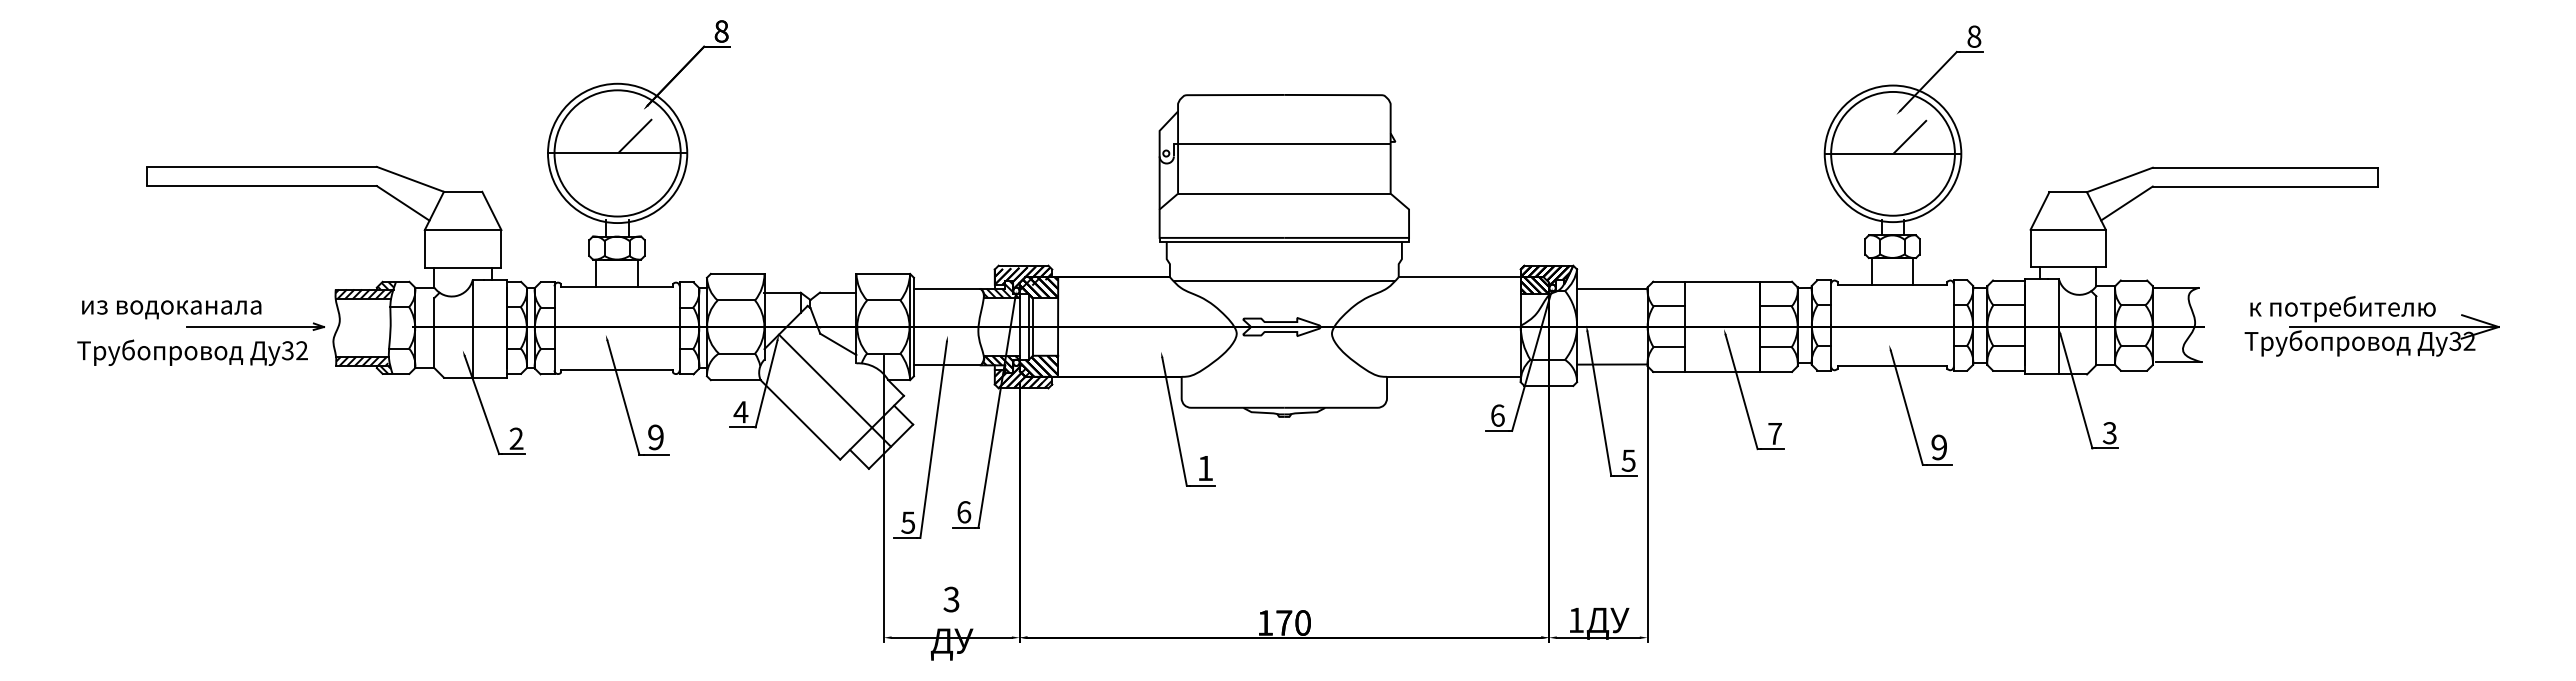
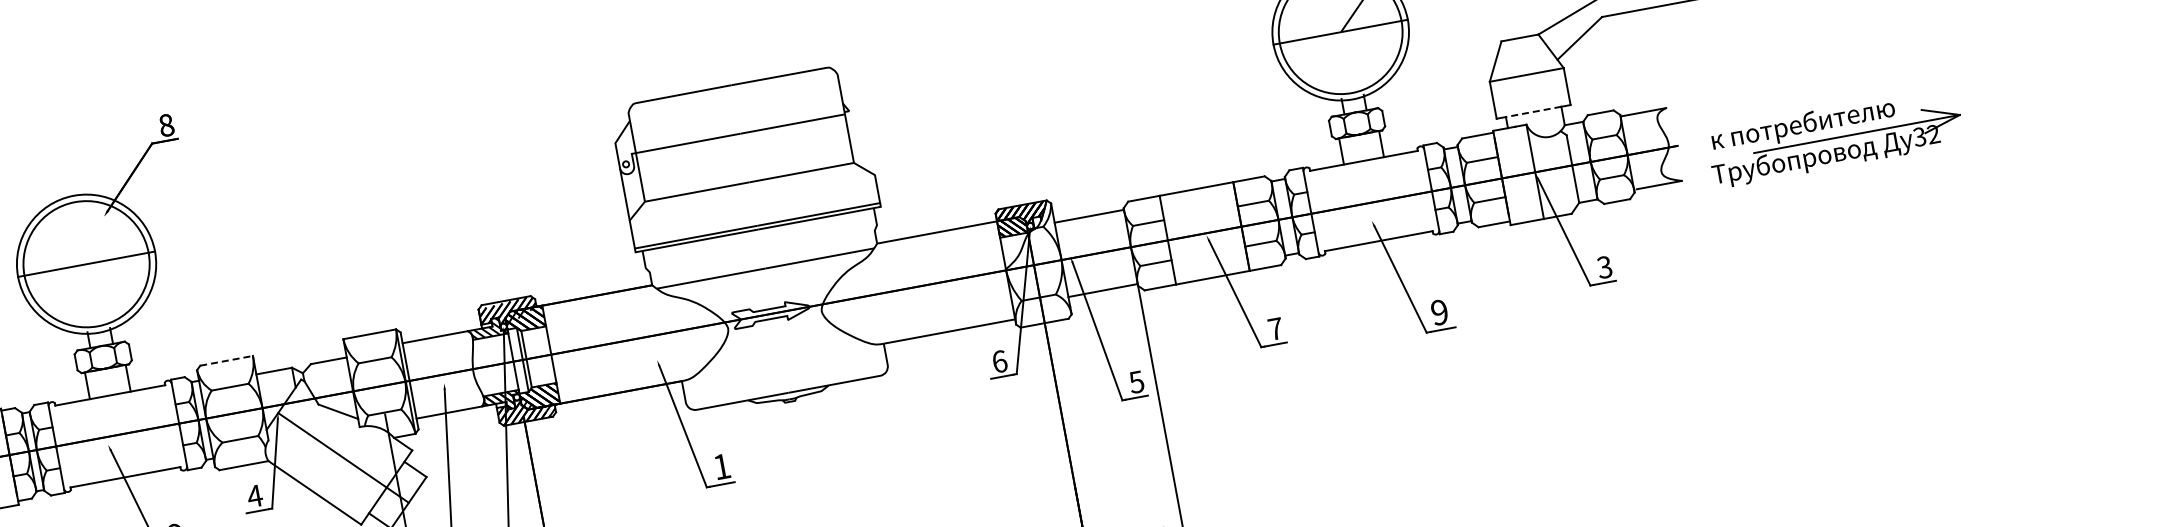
line: (634, 135) -> (99, 243), removed
line: (2067, 267) -> (1532, 112), solid -> dashed
line: (737, 273) -> (226, 360), solid -> dashed
part: (2371, 326) -> (1834, 137), moved

